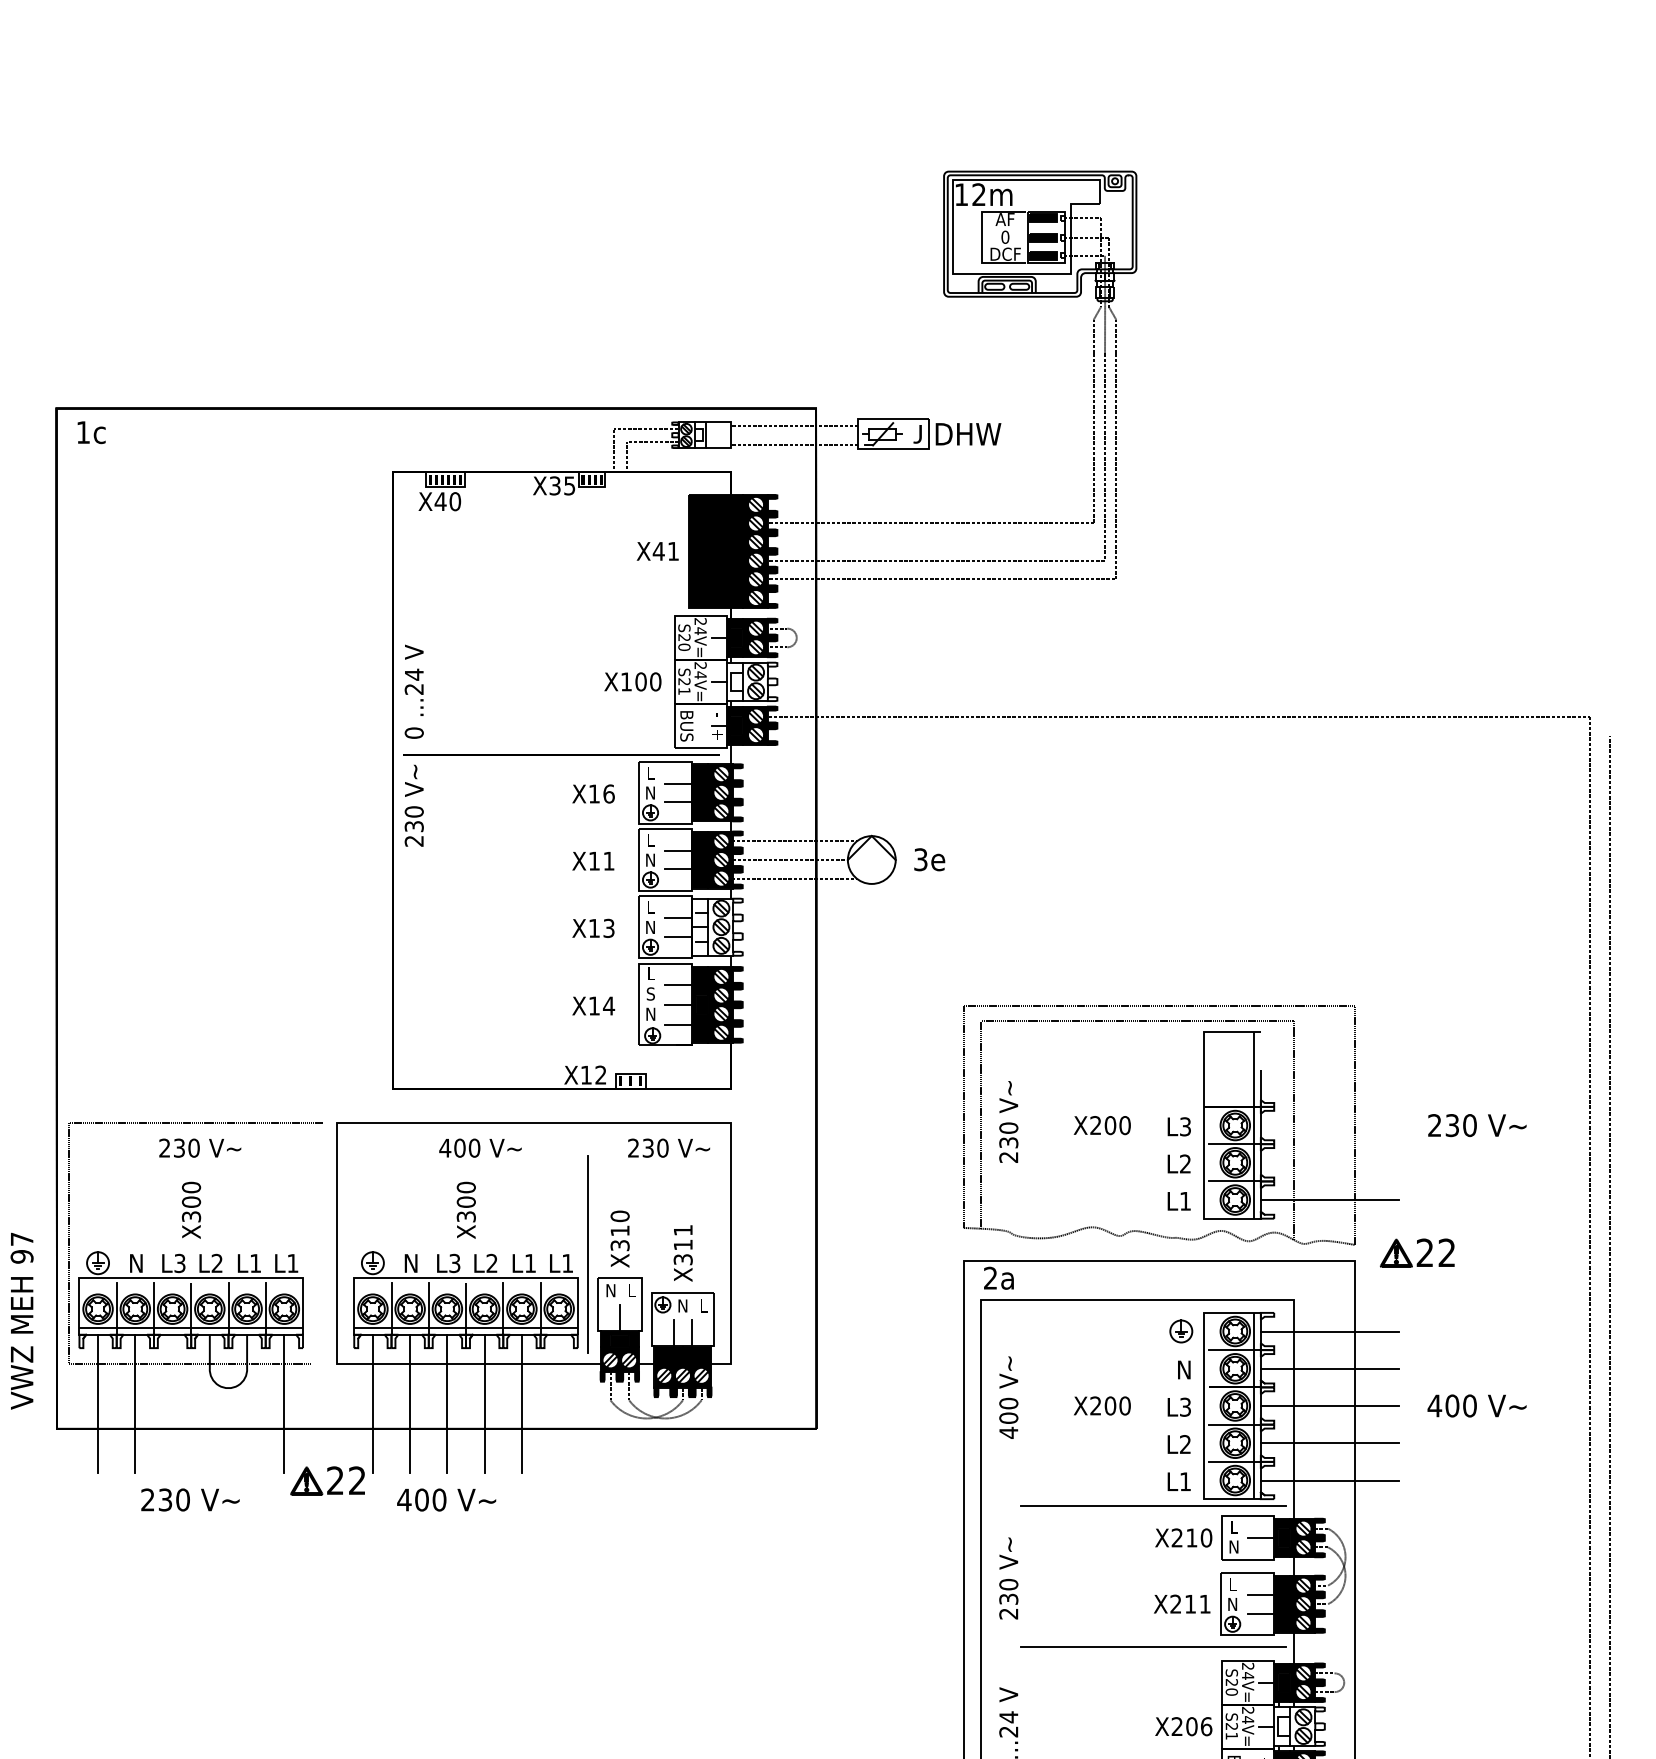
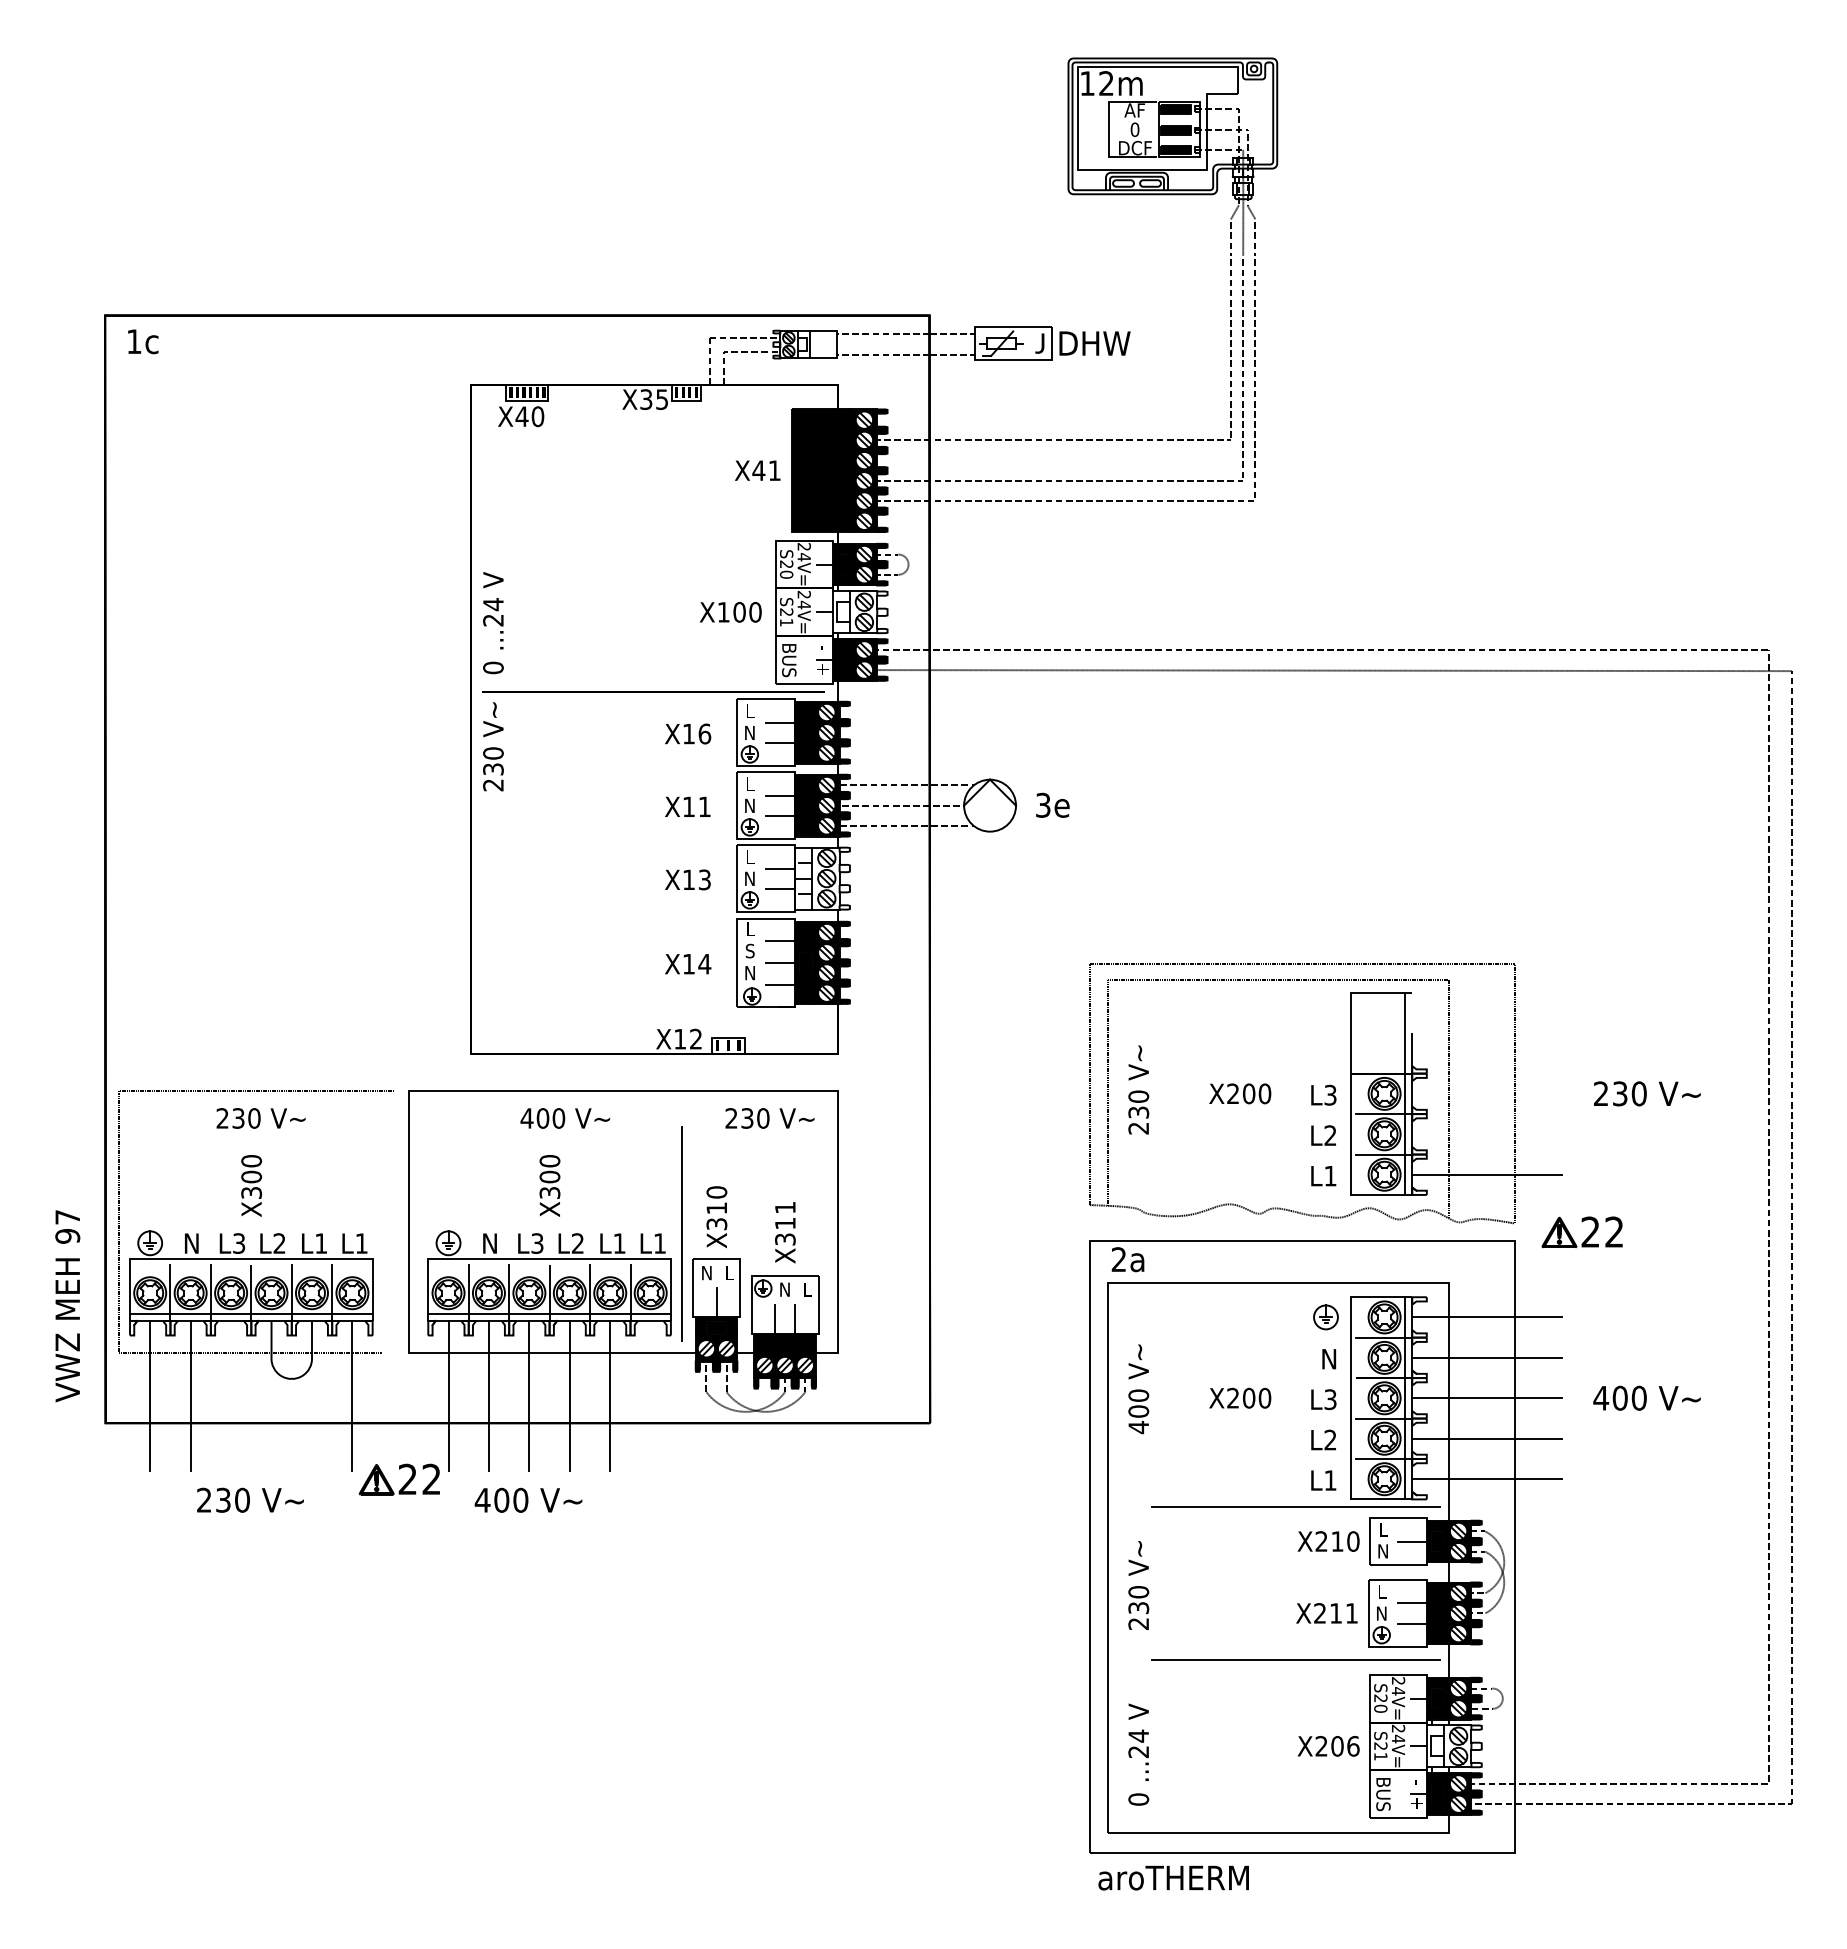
line: (1189, 735) -> (1334, 670), added

